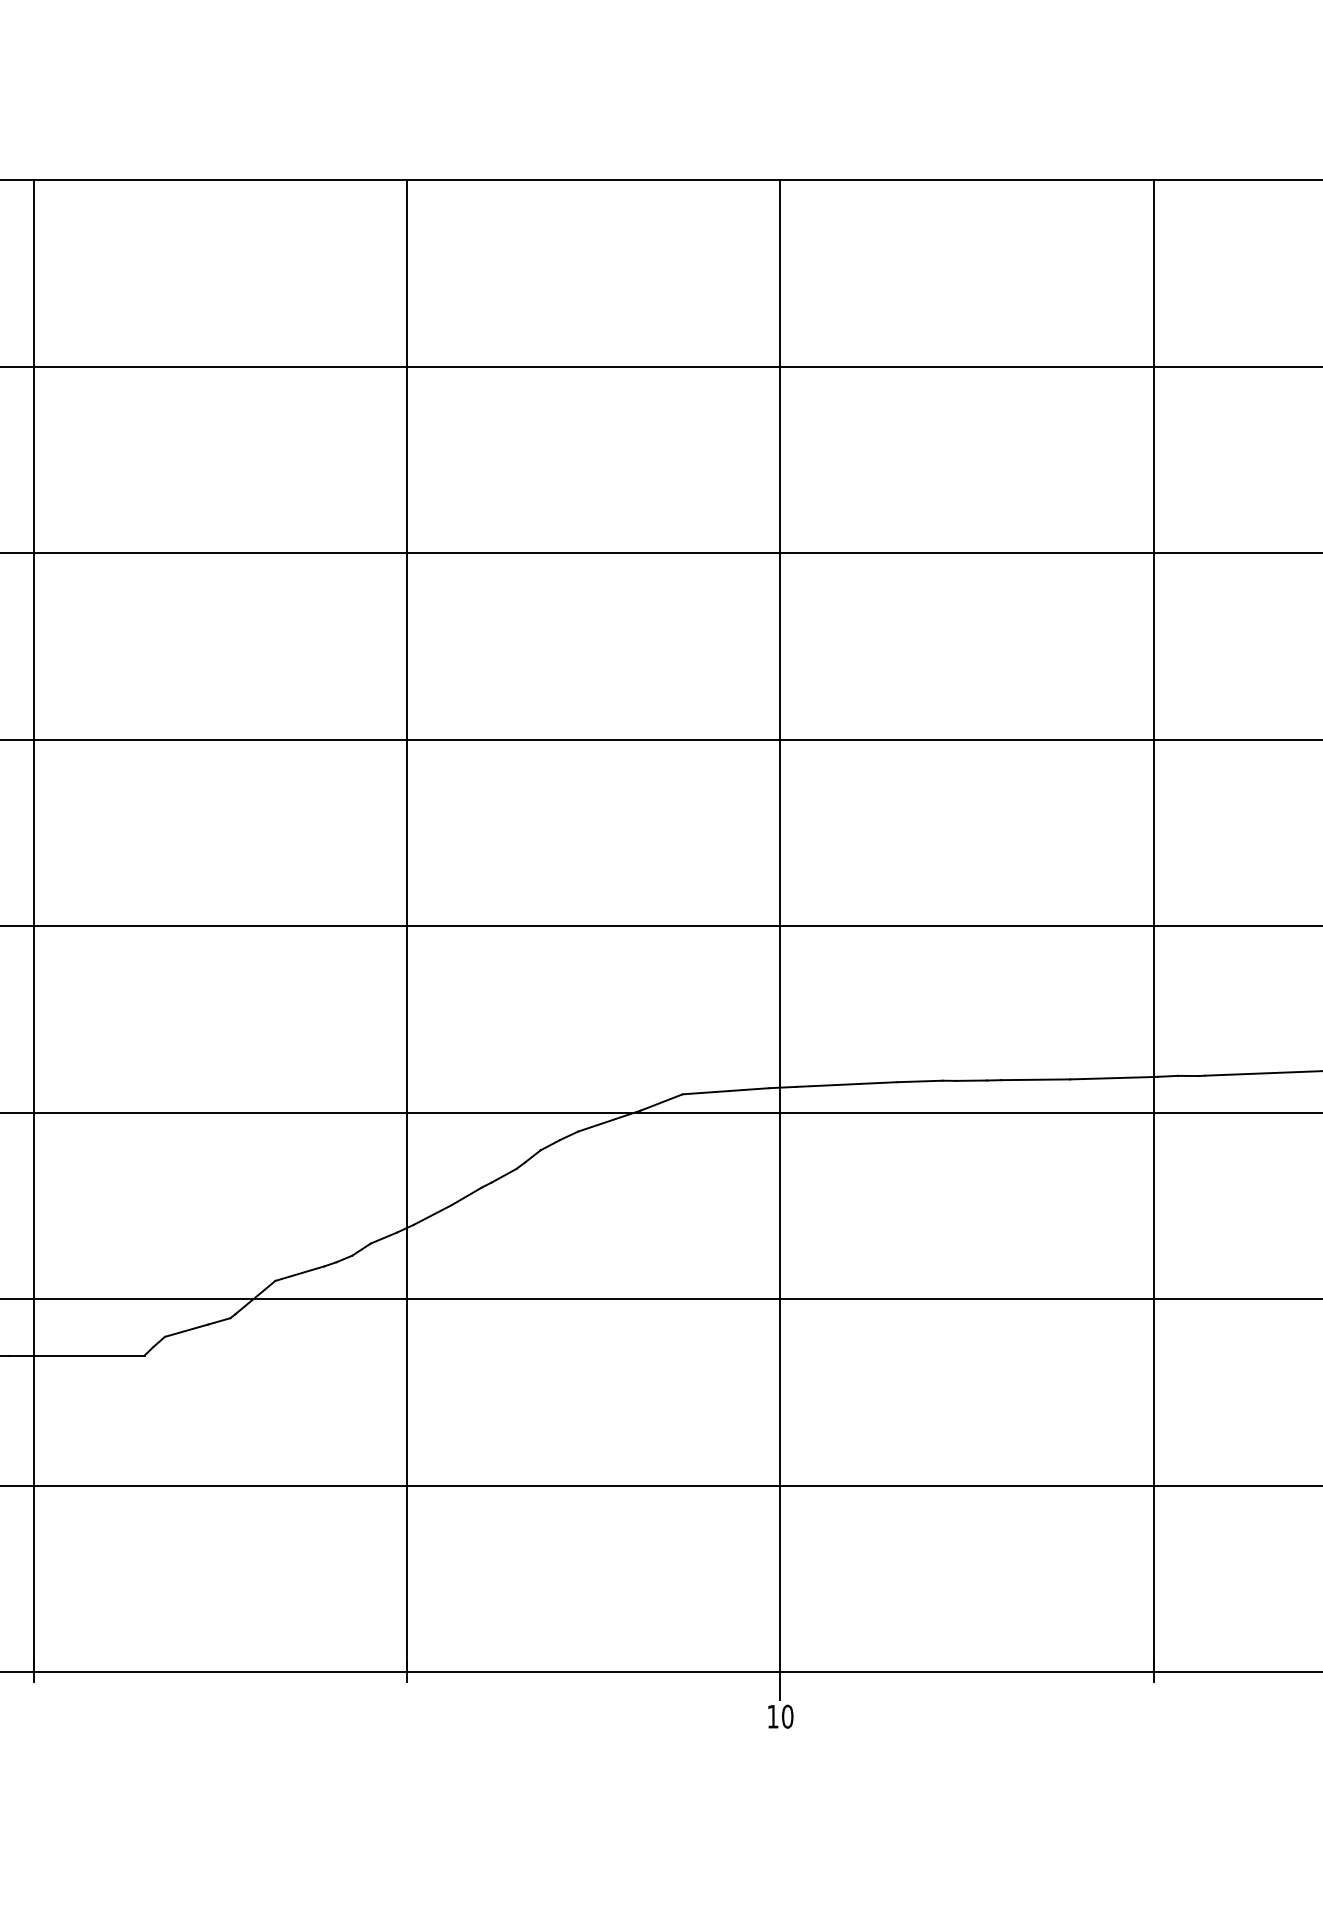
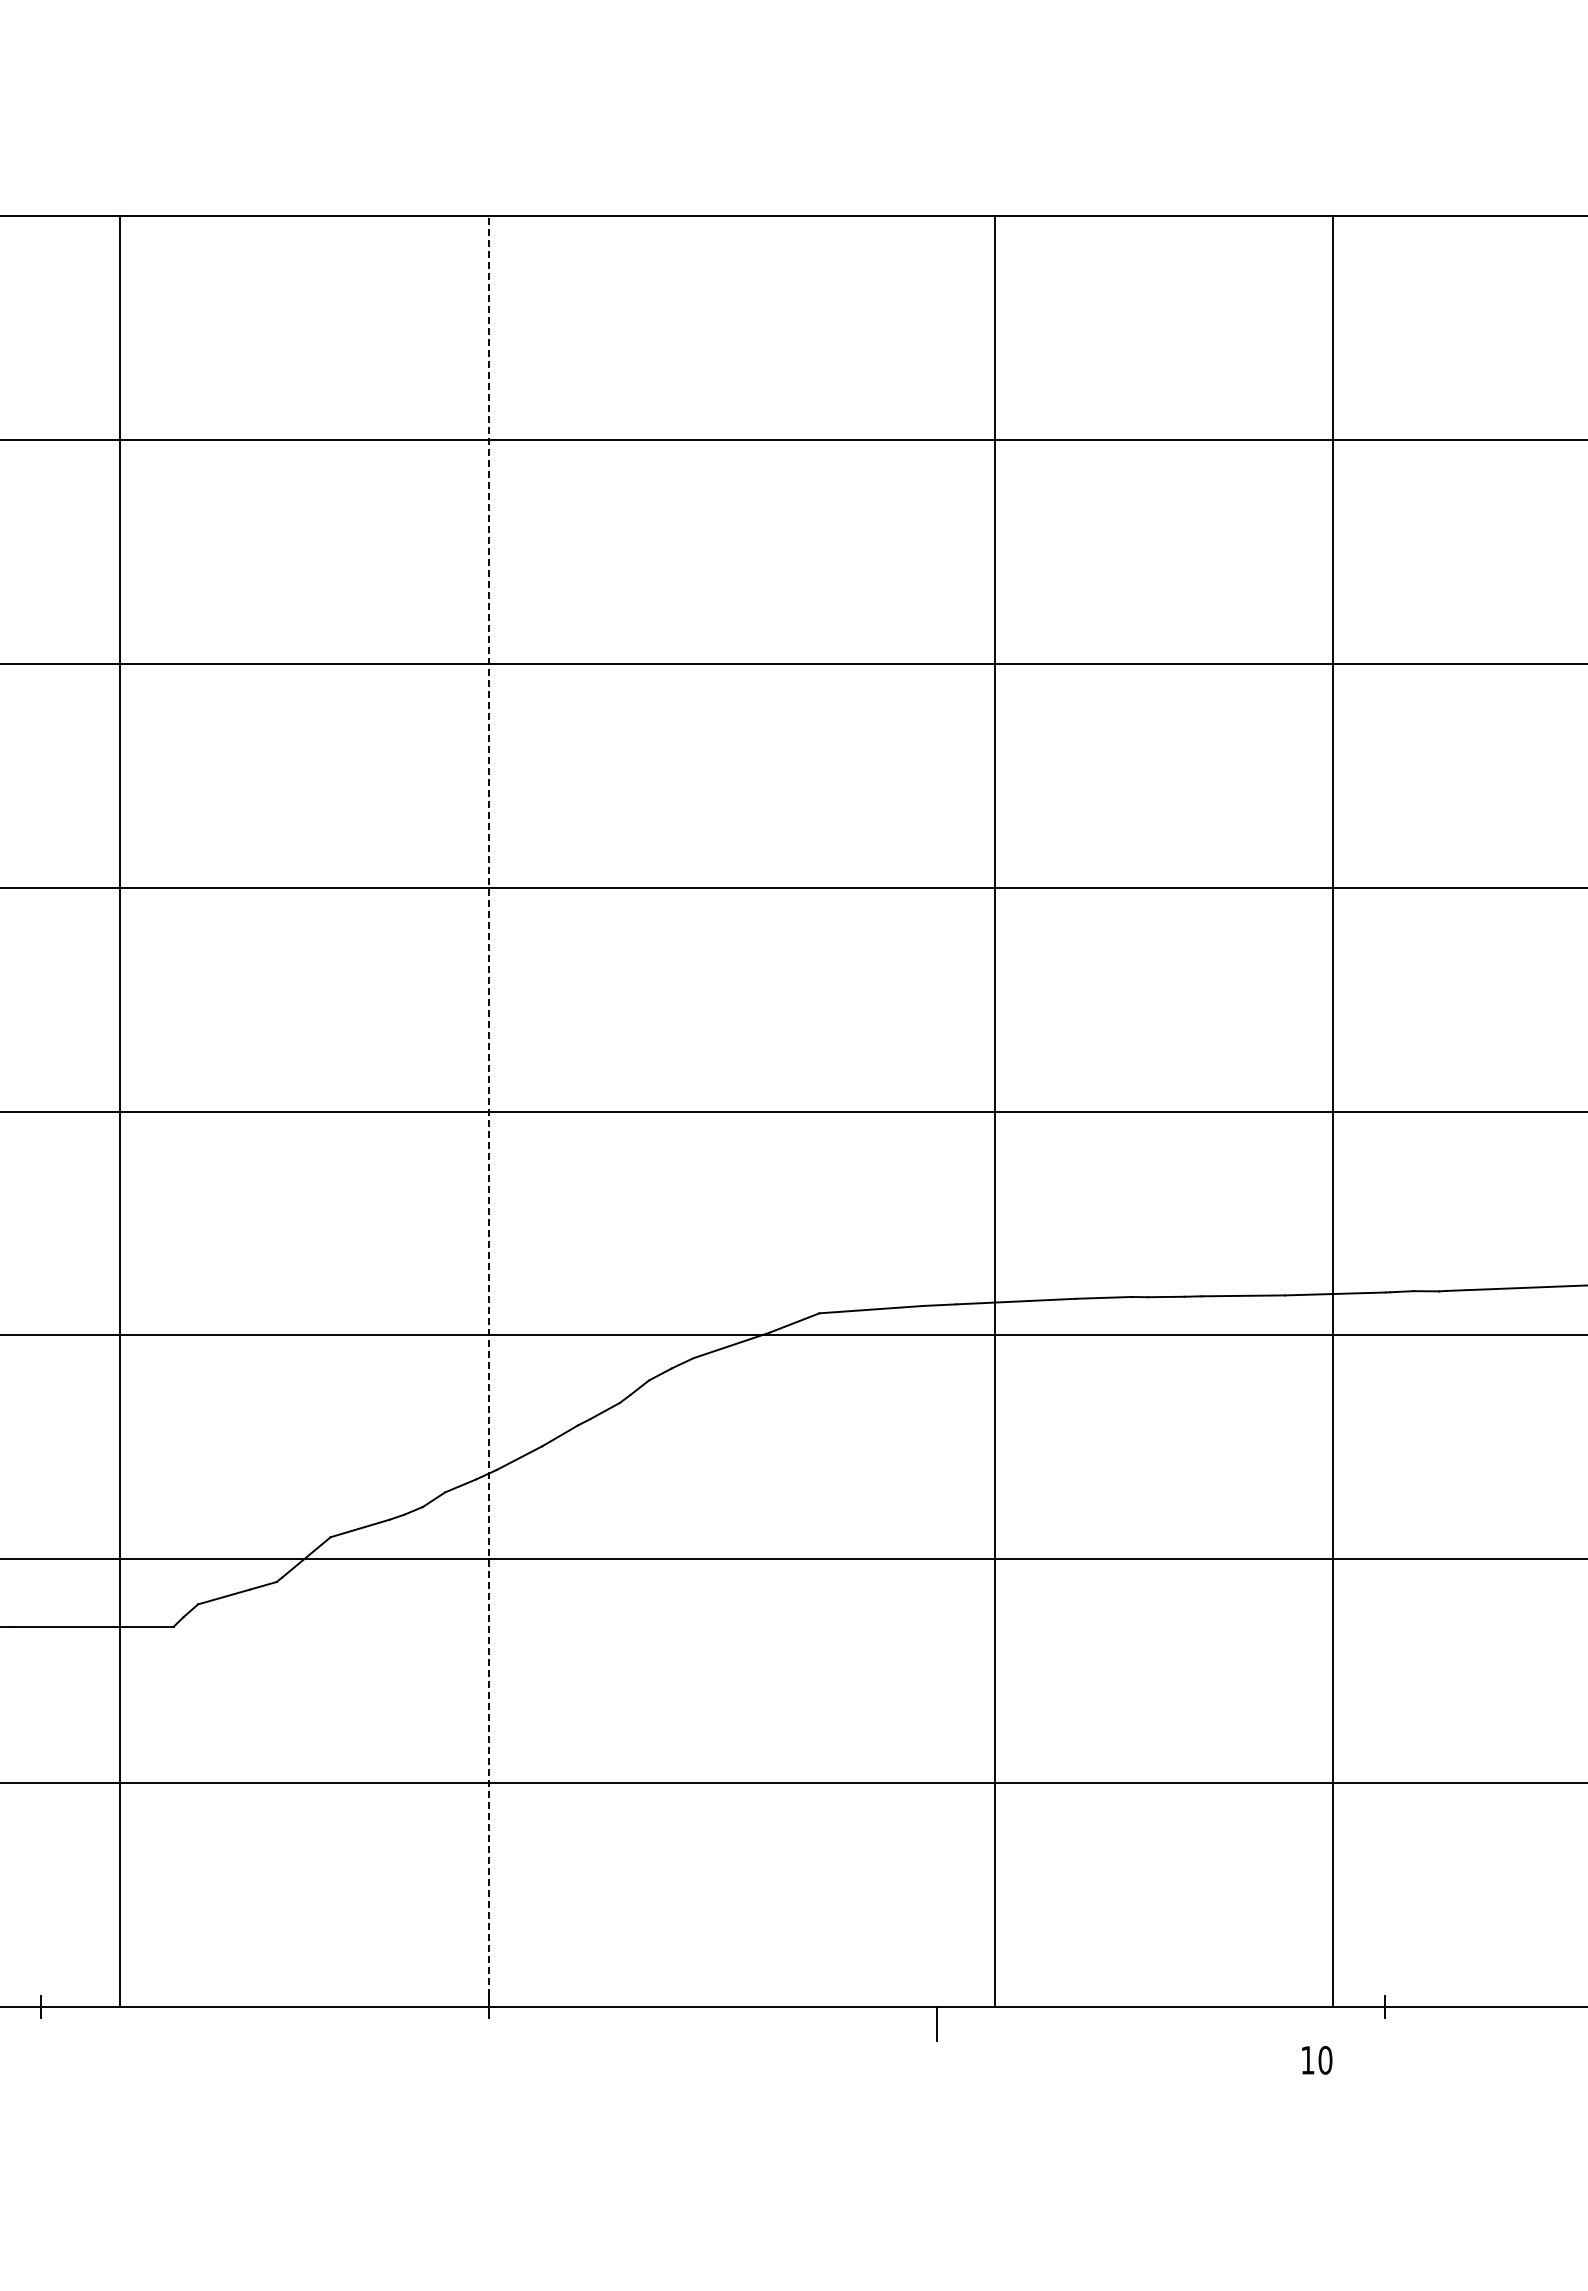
line: (34, 926) -> (120, 1111), moved
line: (406, 926) -> (488, 1111), solid -> dashed
line: (780, 926) -> (994, 1111), moved
line: (1153, 926) -> (1332, 1111), moved
text: (781, 1716) -> (1317, 2059), moved

